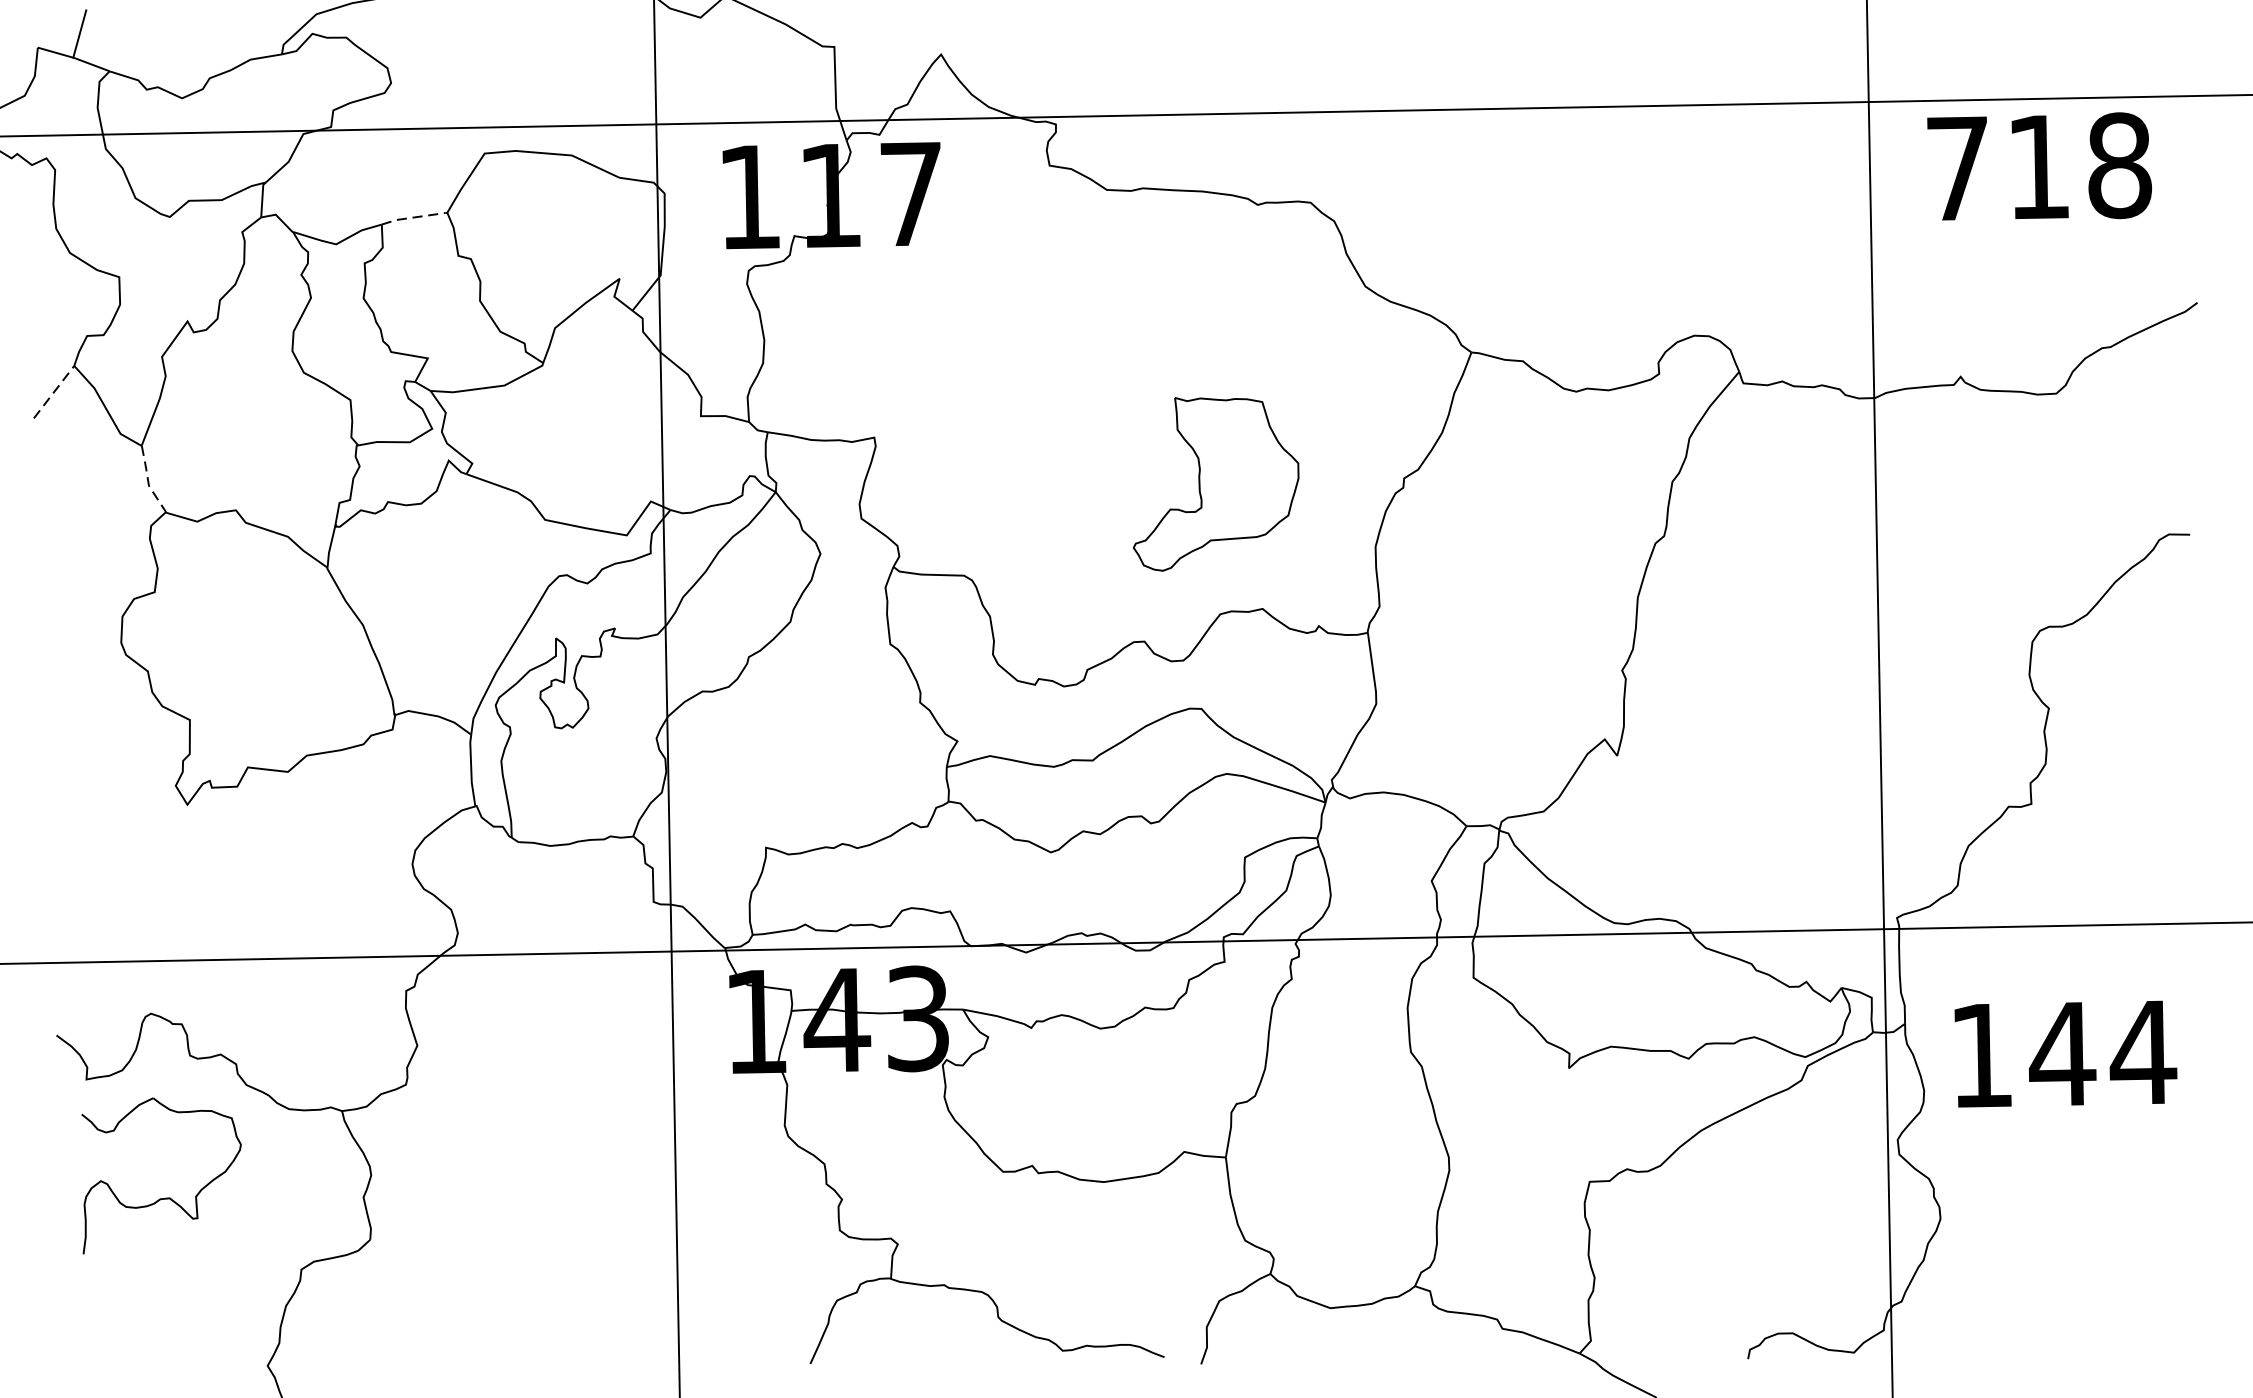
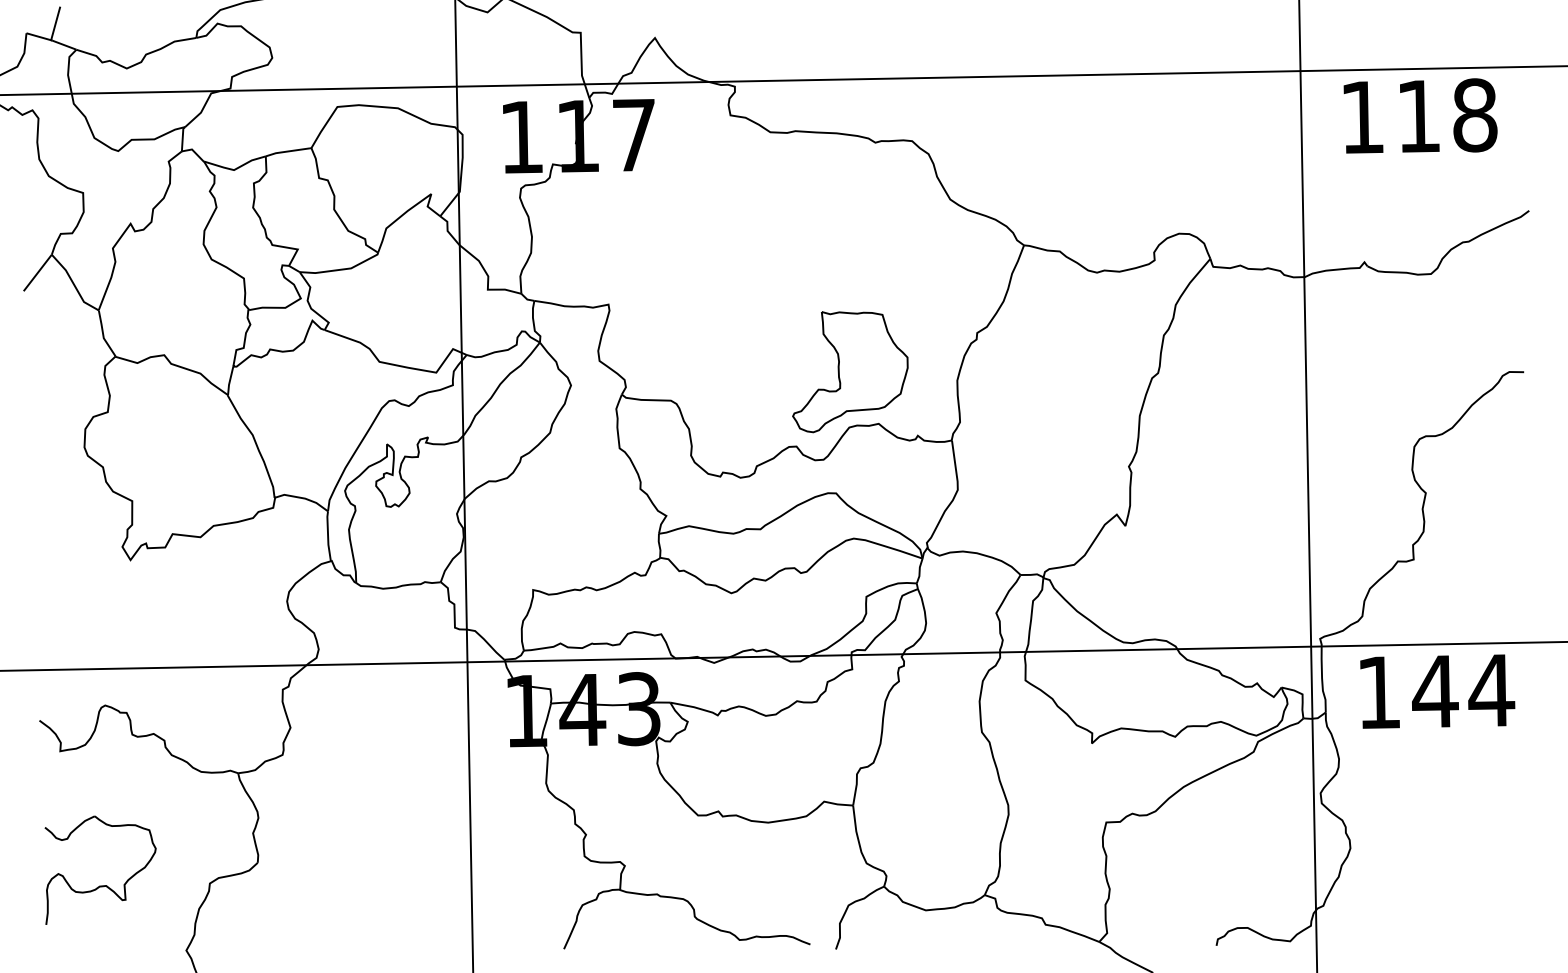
text: (1957, 168) -> (1362, 117), 718 -> 118
line: (412, 217) -> (287, 151), dashed -> solid
line: (55, 391) -> (38, 272), dashed -> solid
line: (148, 480) -> (103, 334), dashed -> solid
part: (1216, 484) -> (850, 372), moved
text: (2065, 1053) -> (1437, 691), moved
part: (161, 1197) -> (100, 885), moved

